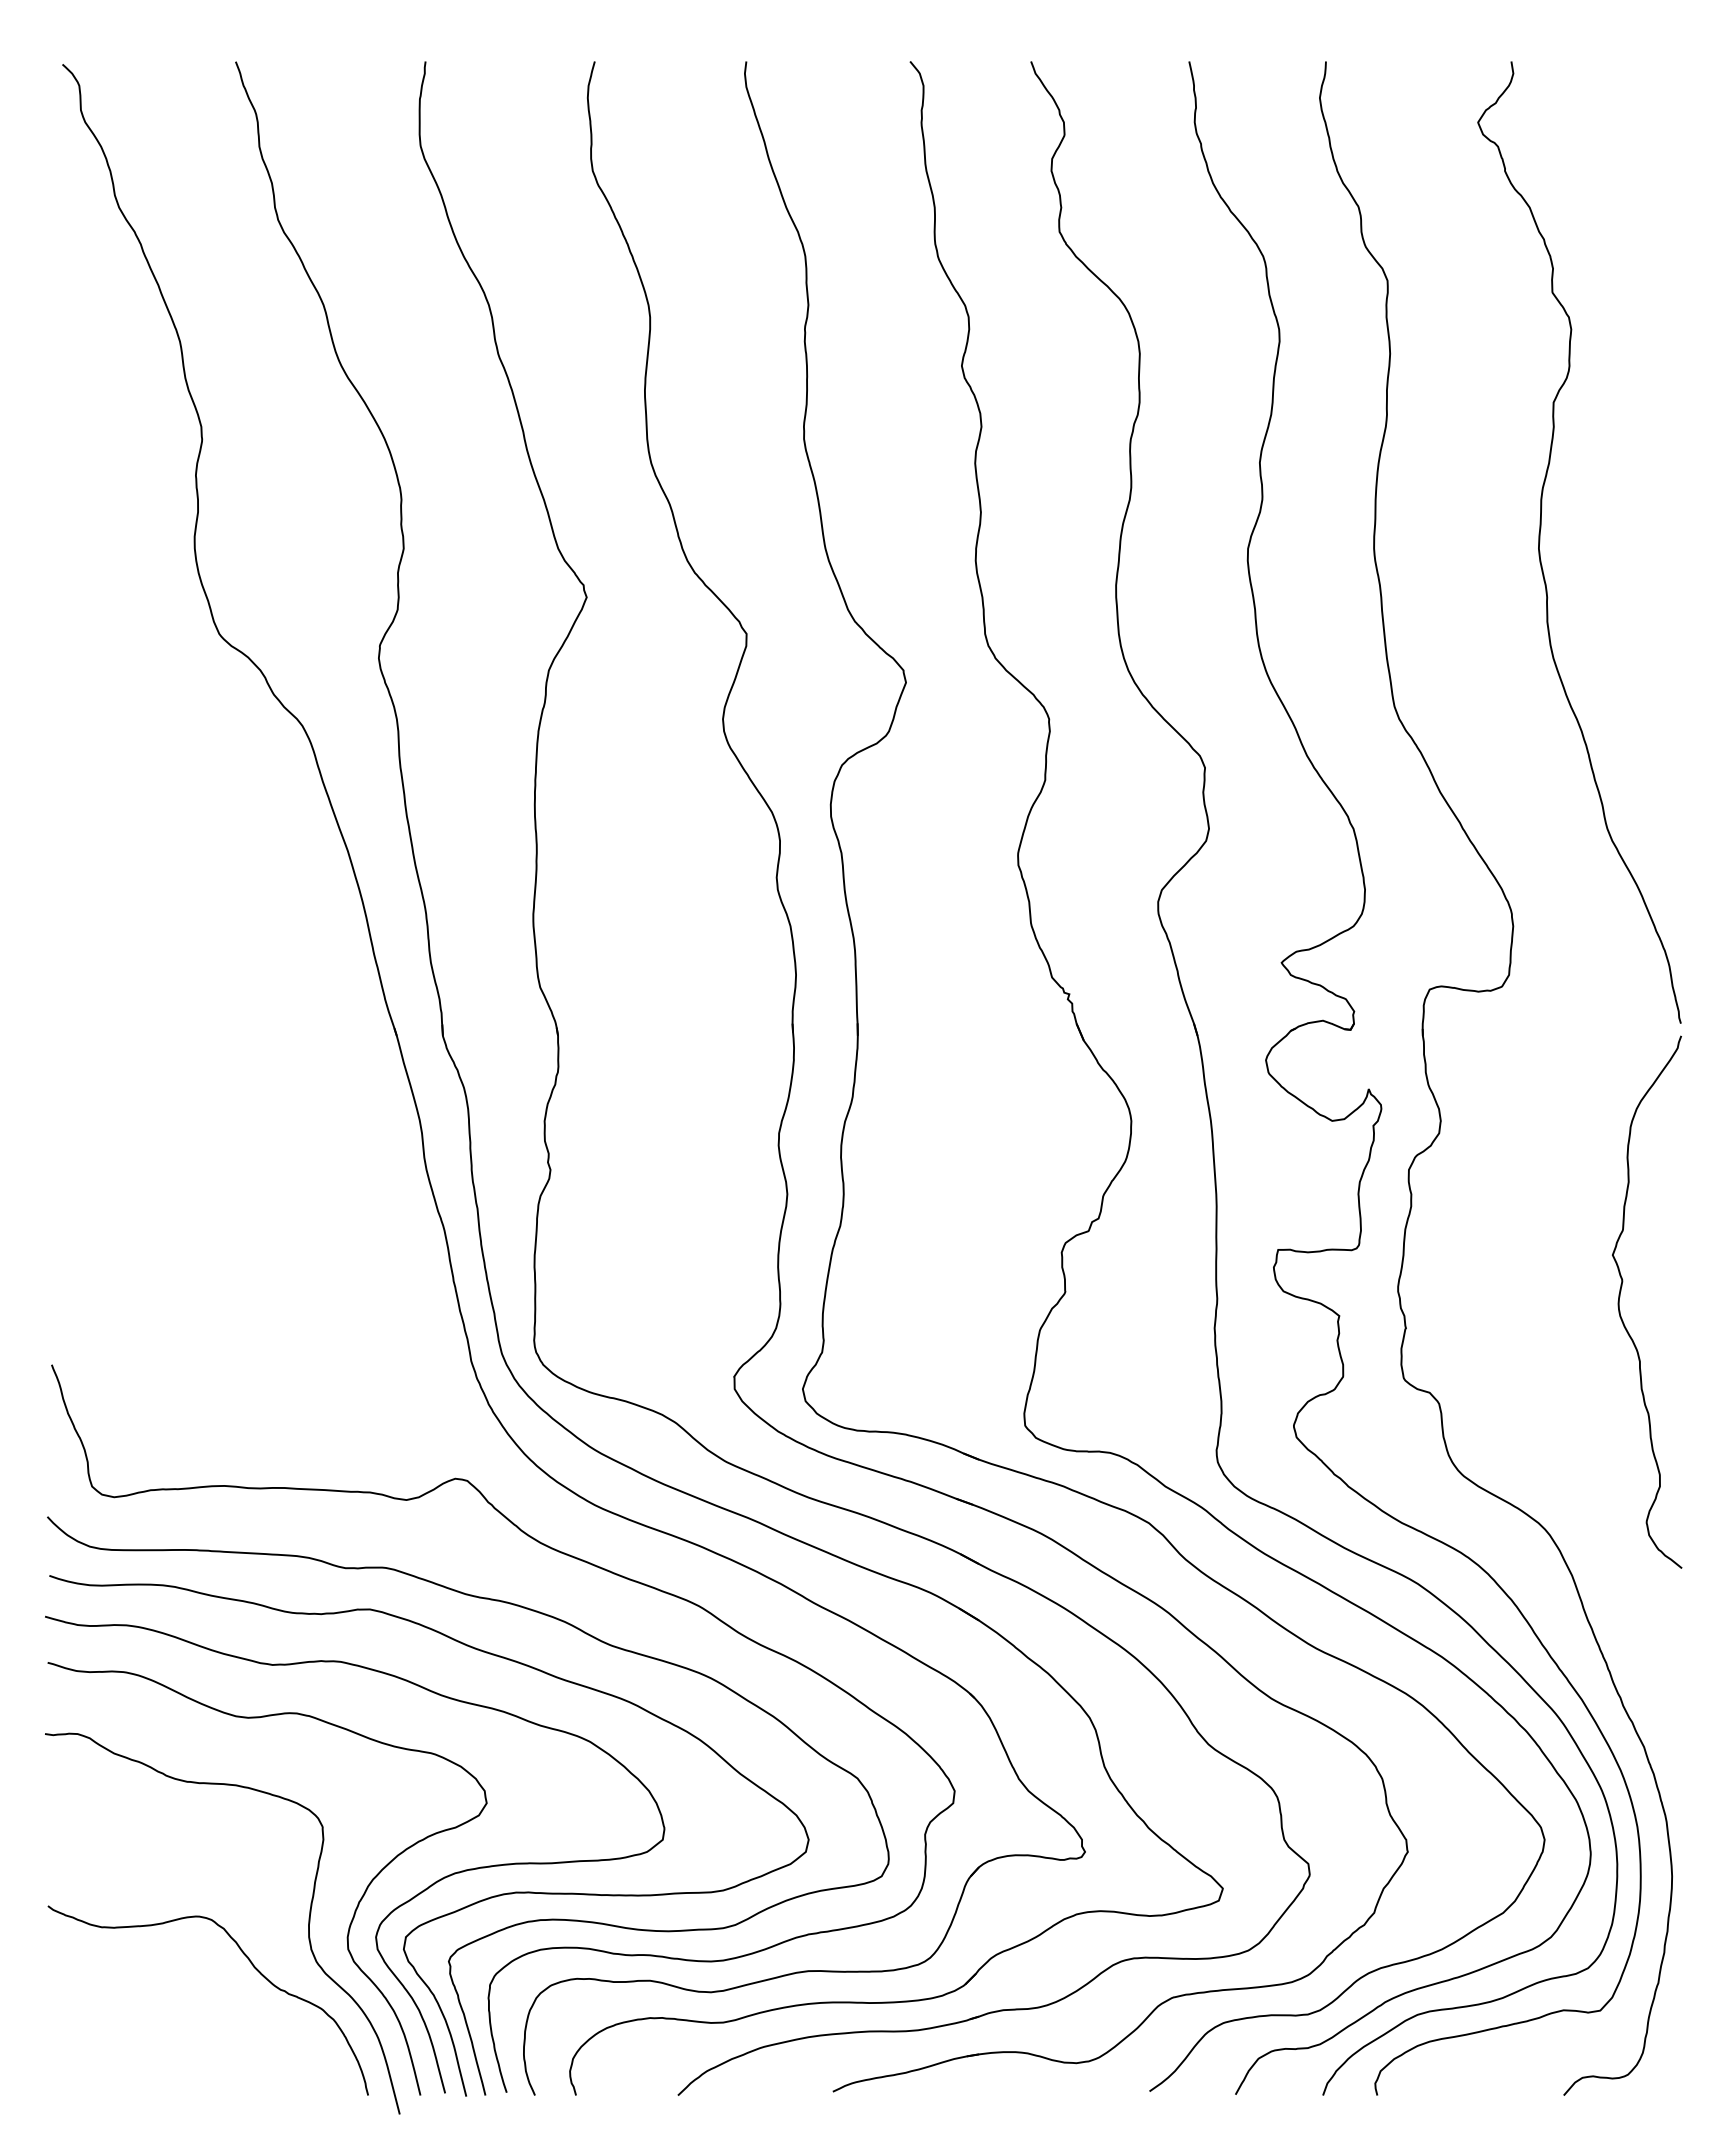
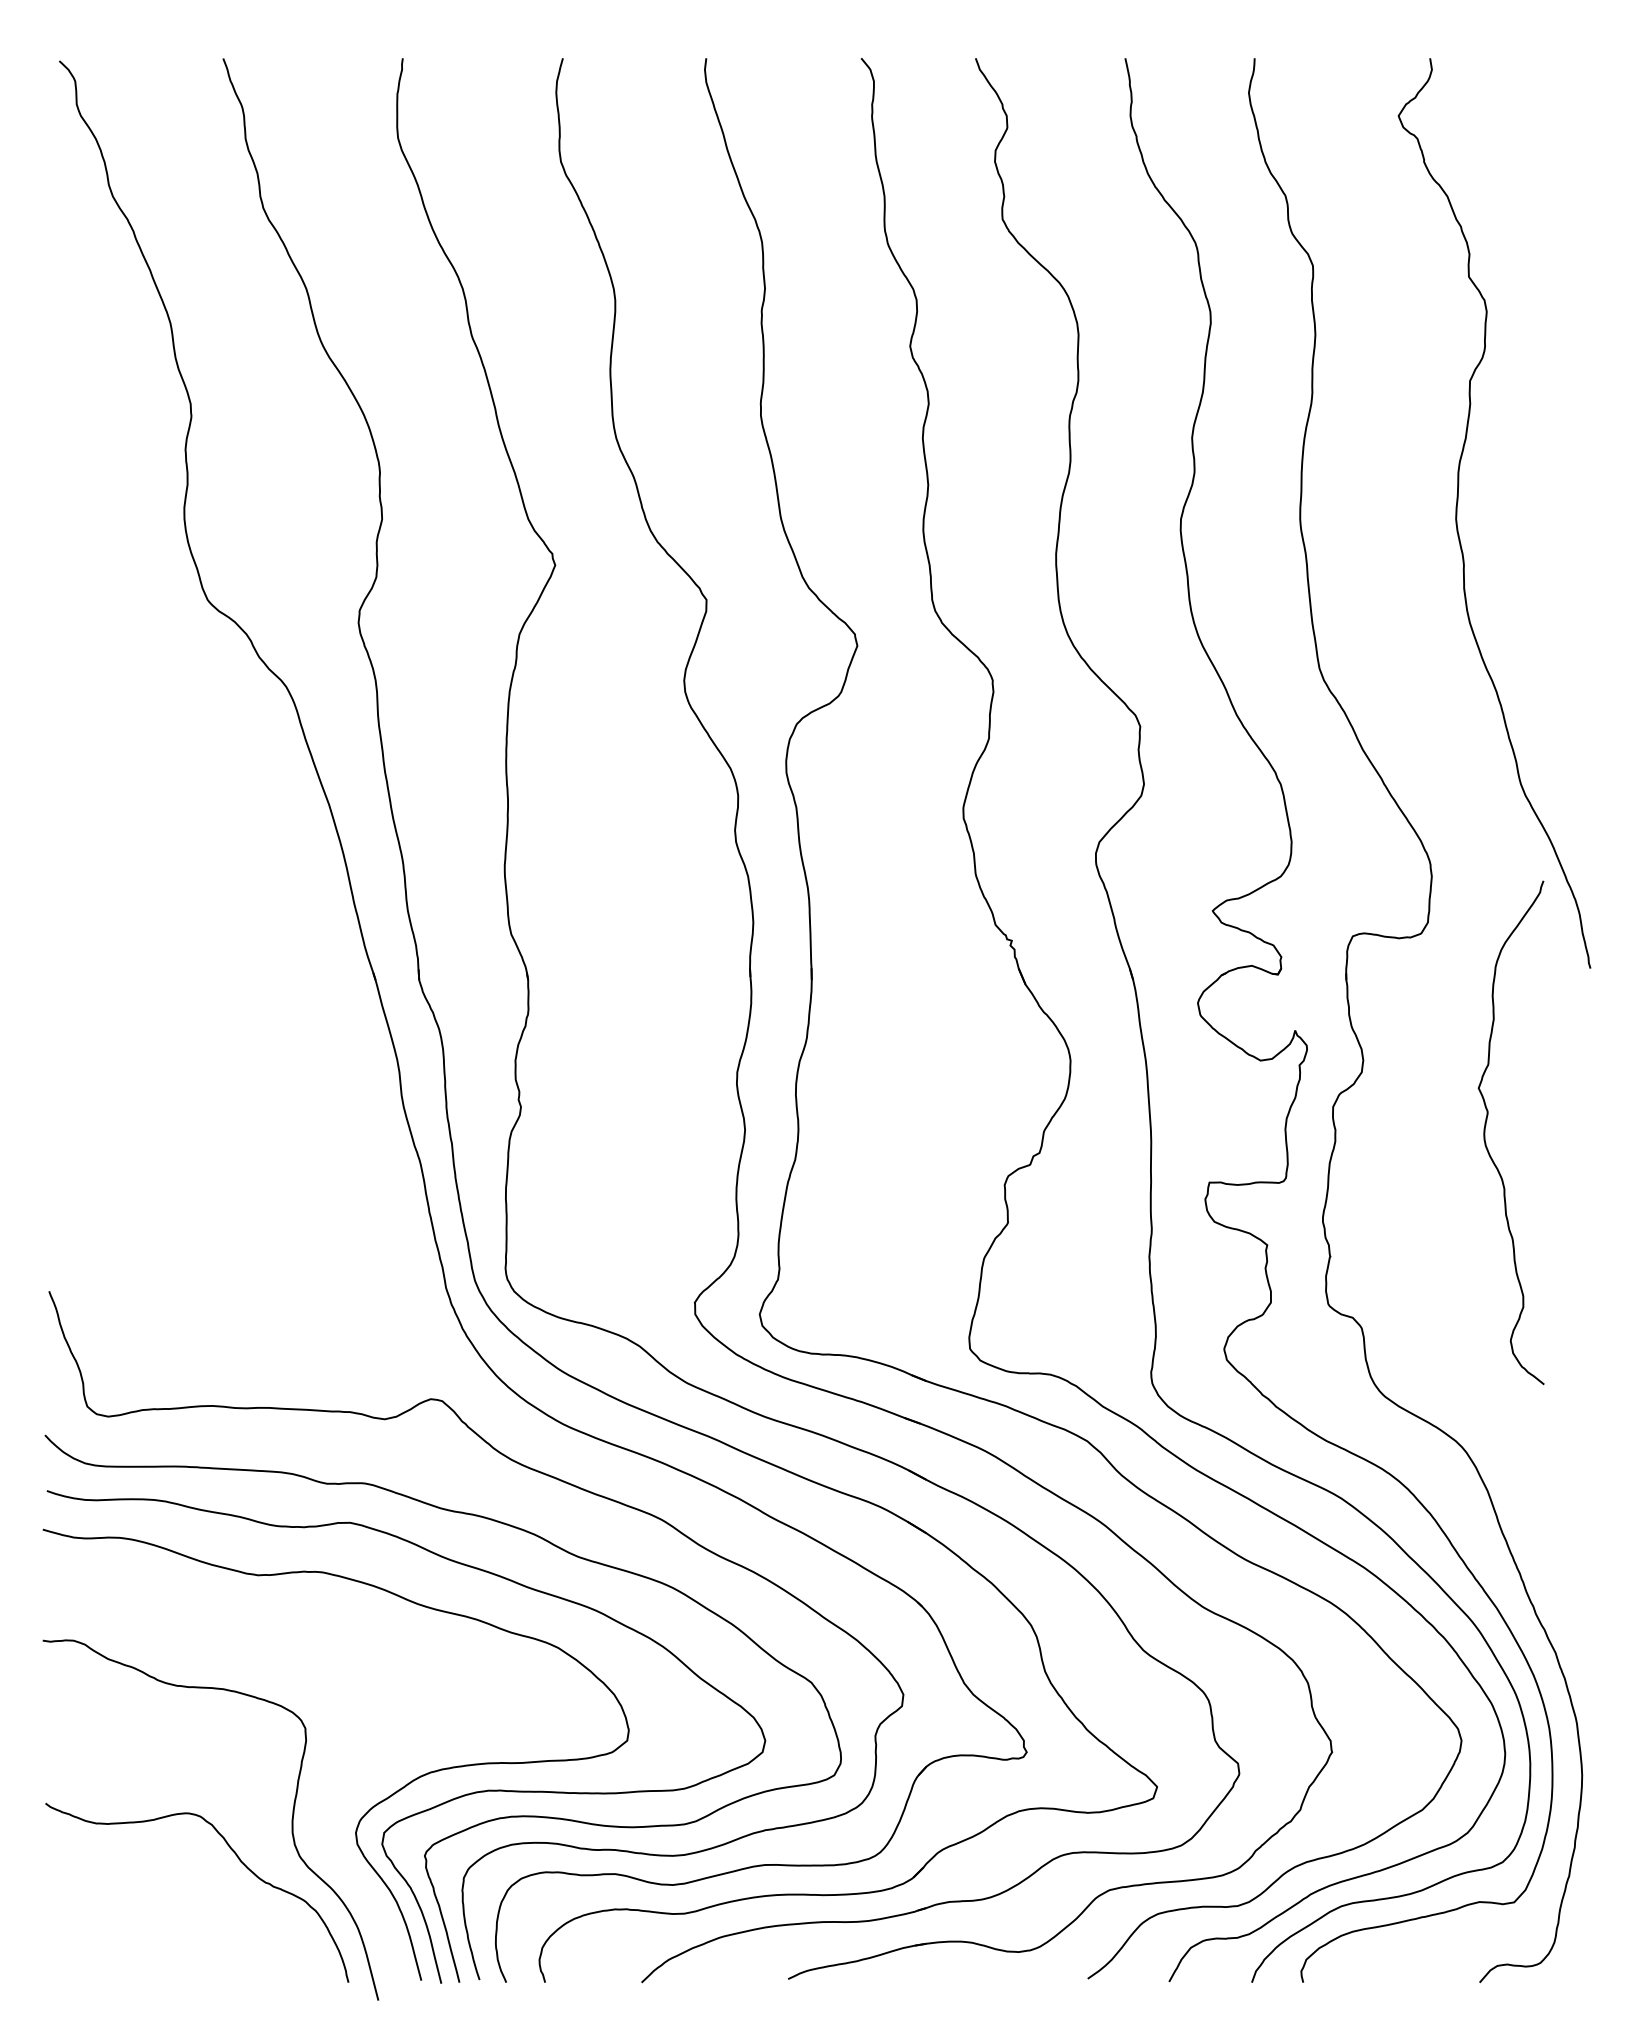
curve: (1620, 1297) -> (1486, 1128), moved
curve: (354, 1910) -> (335, 1807), removed

